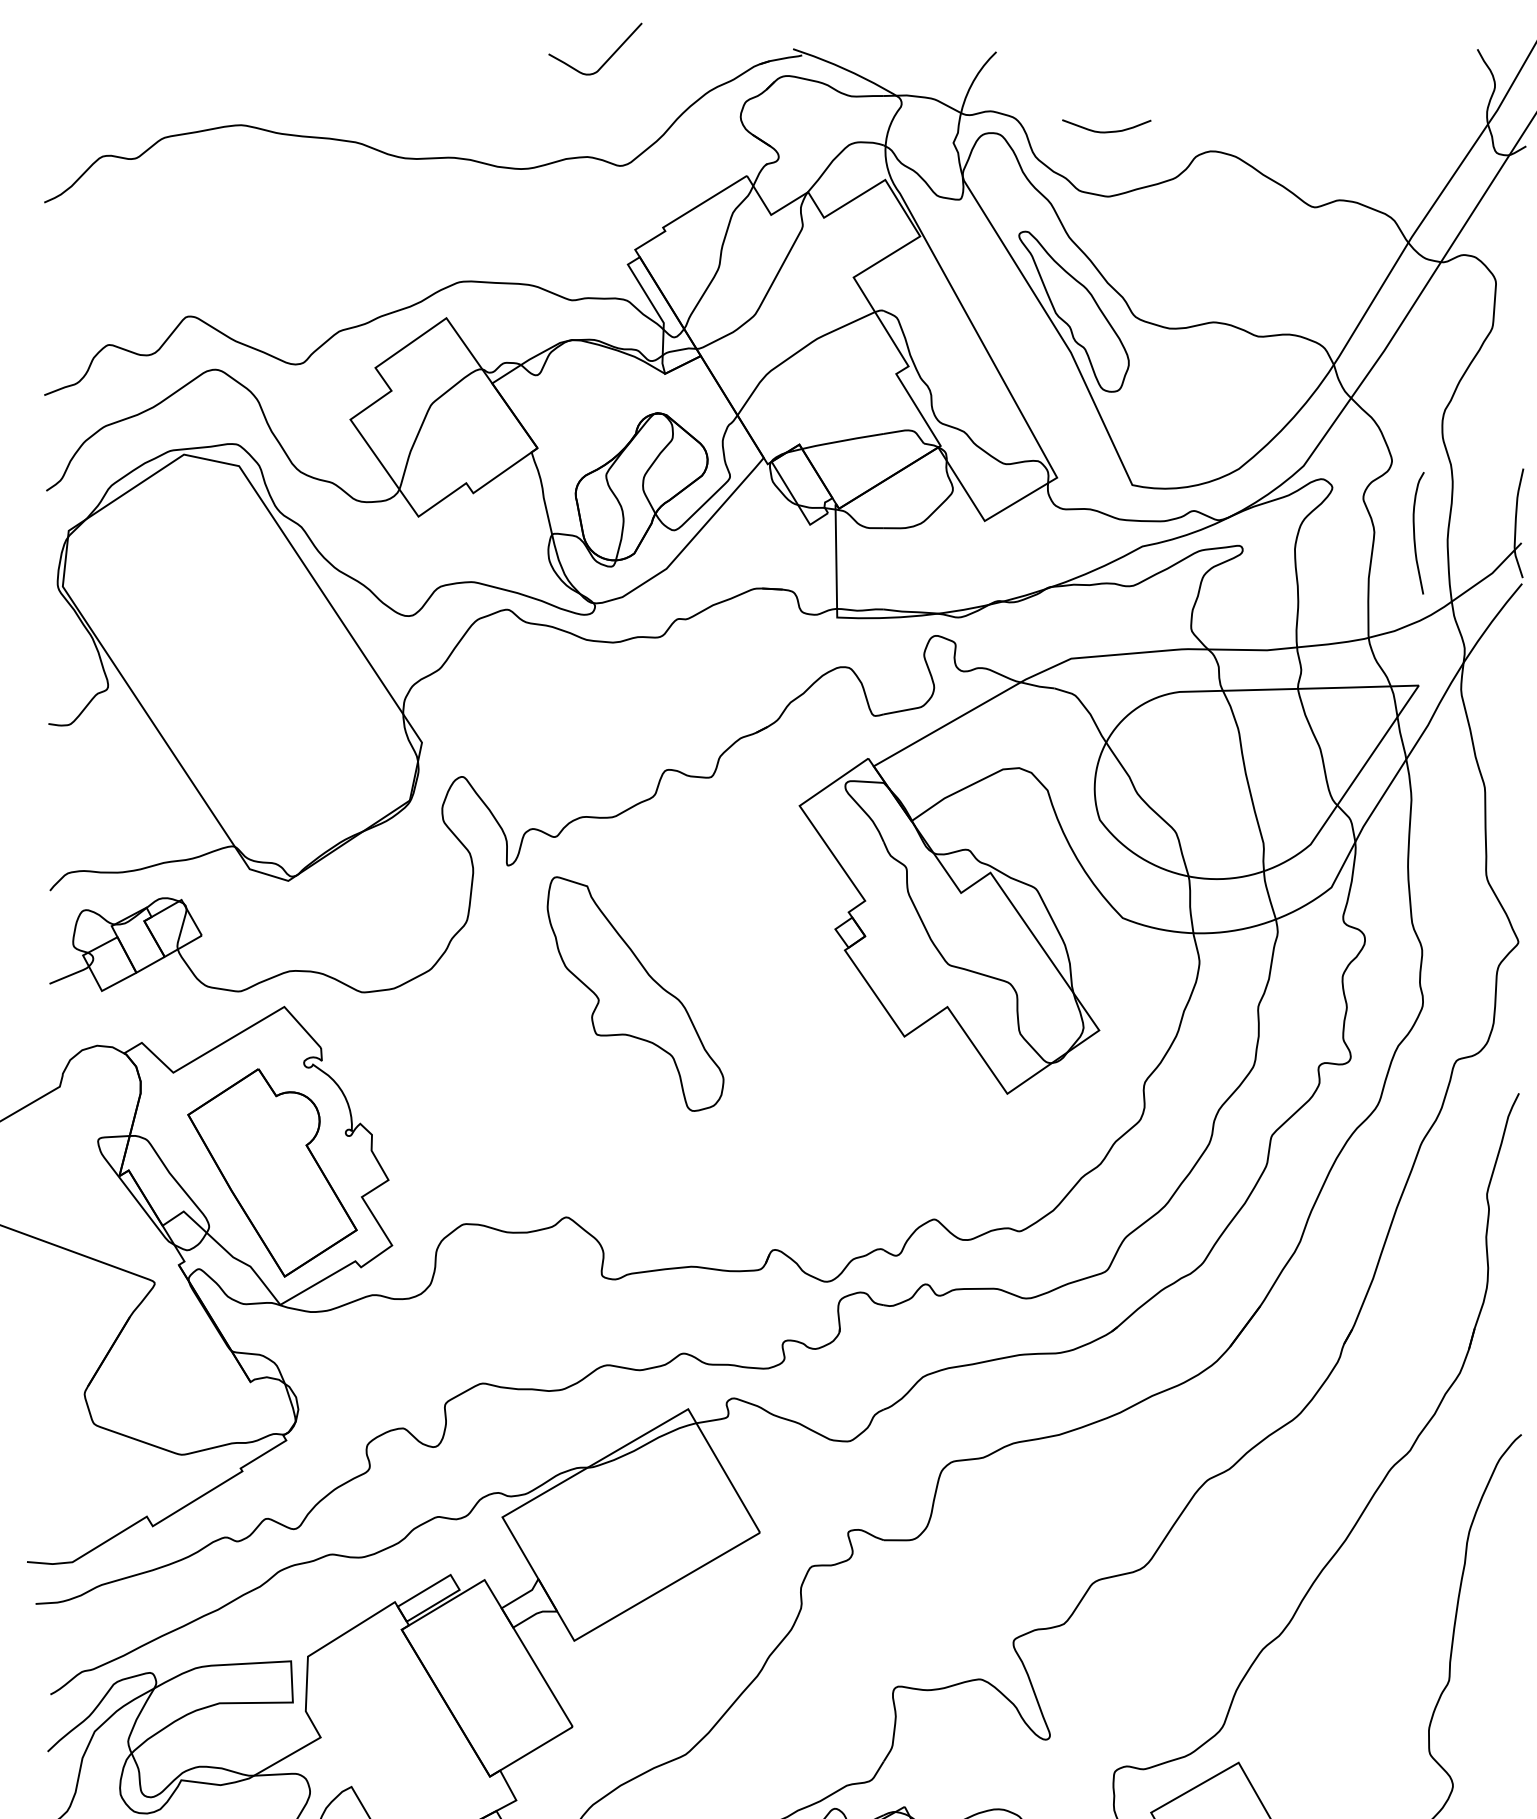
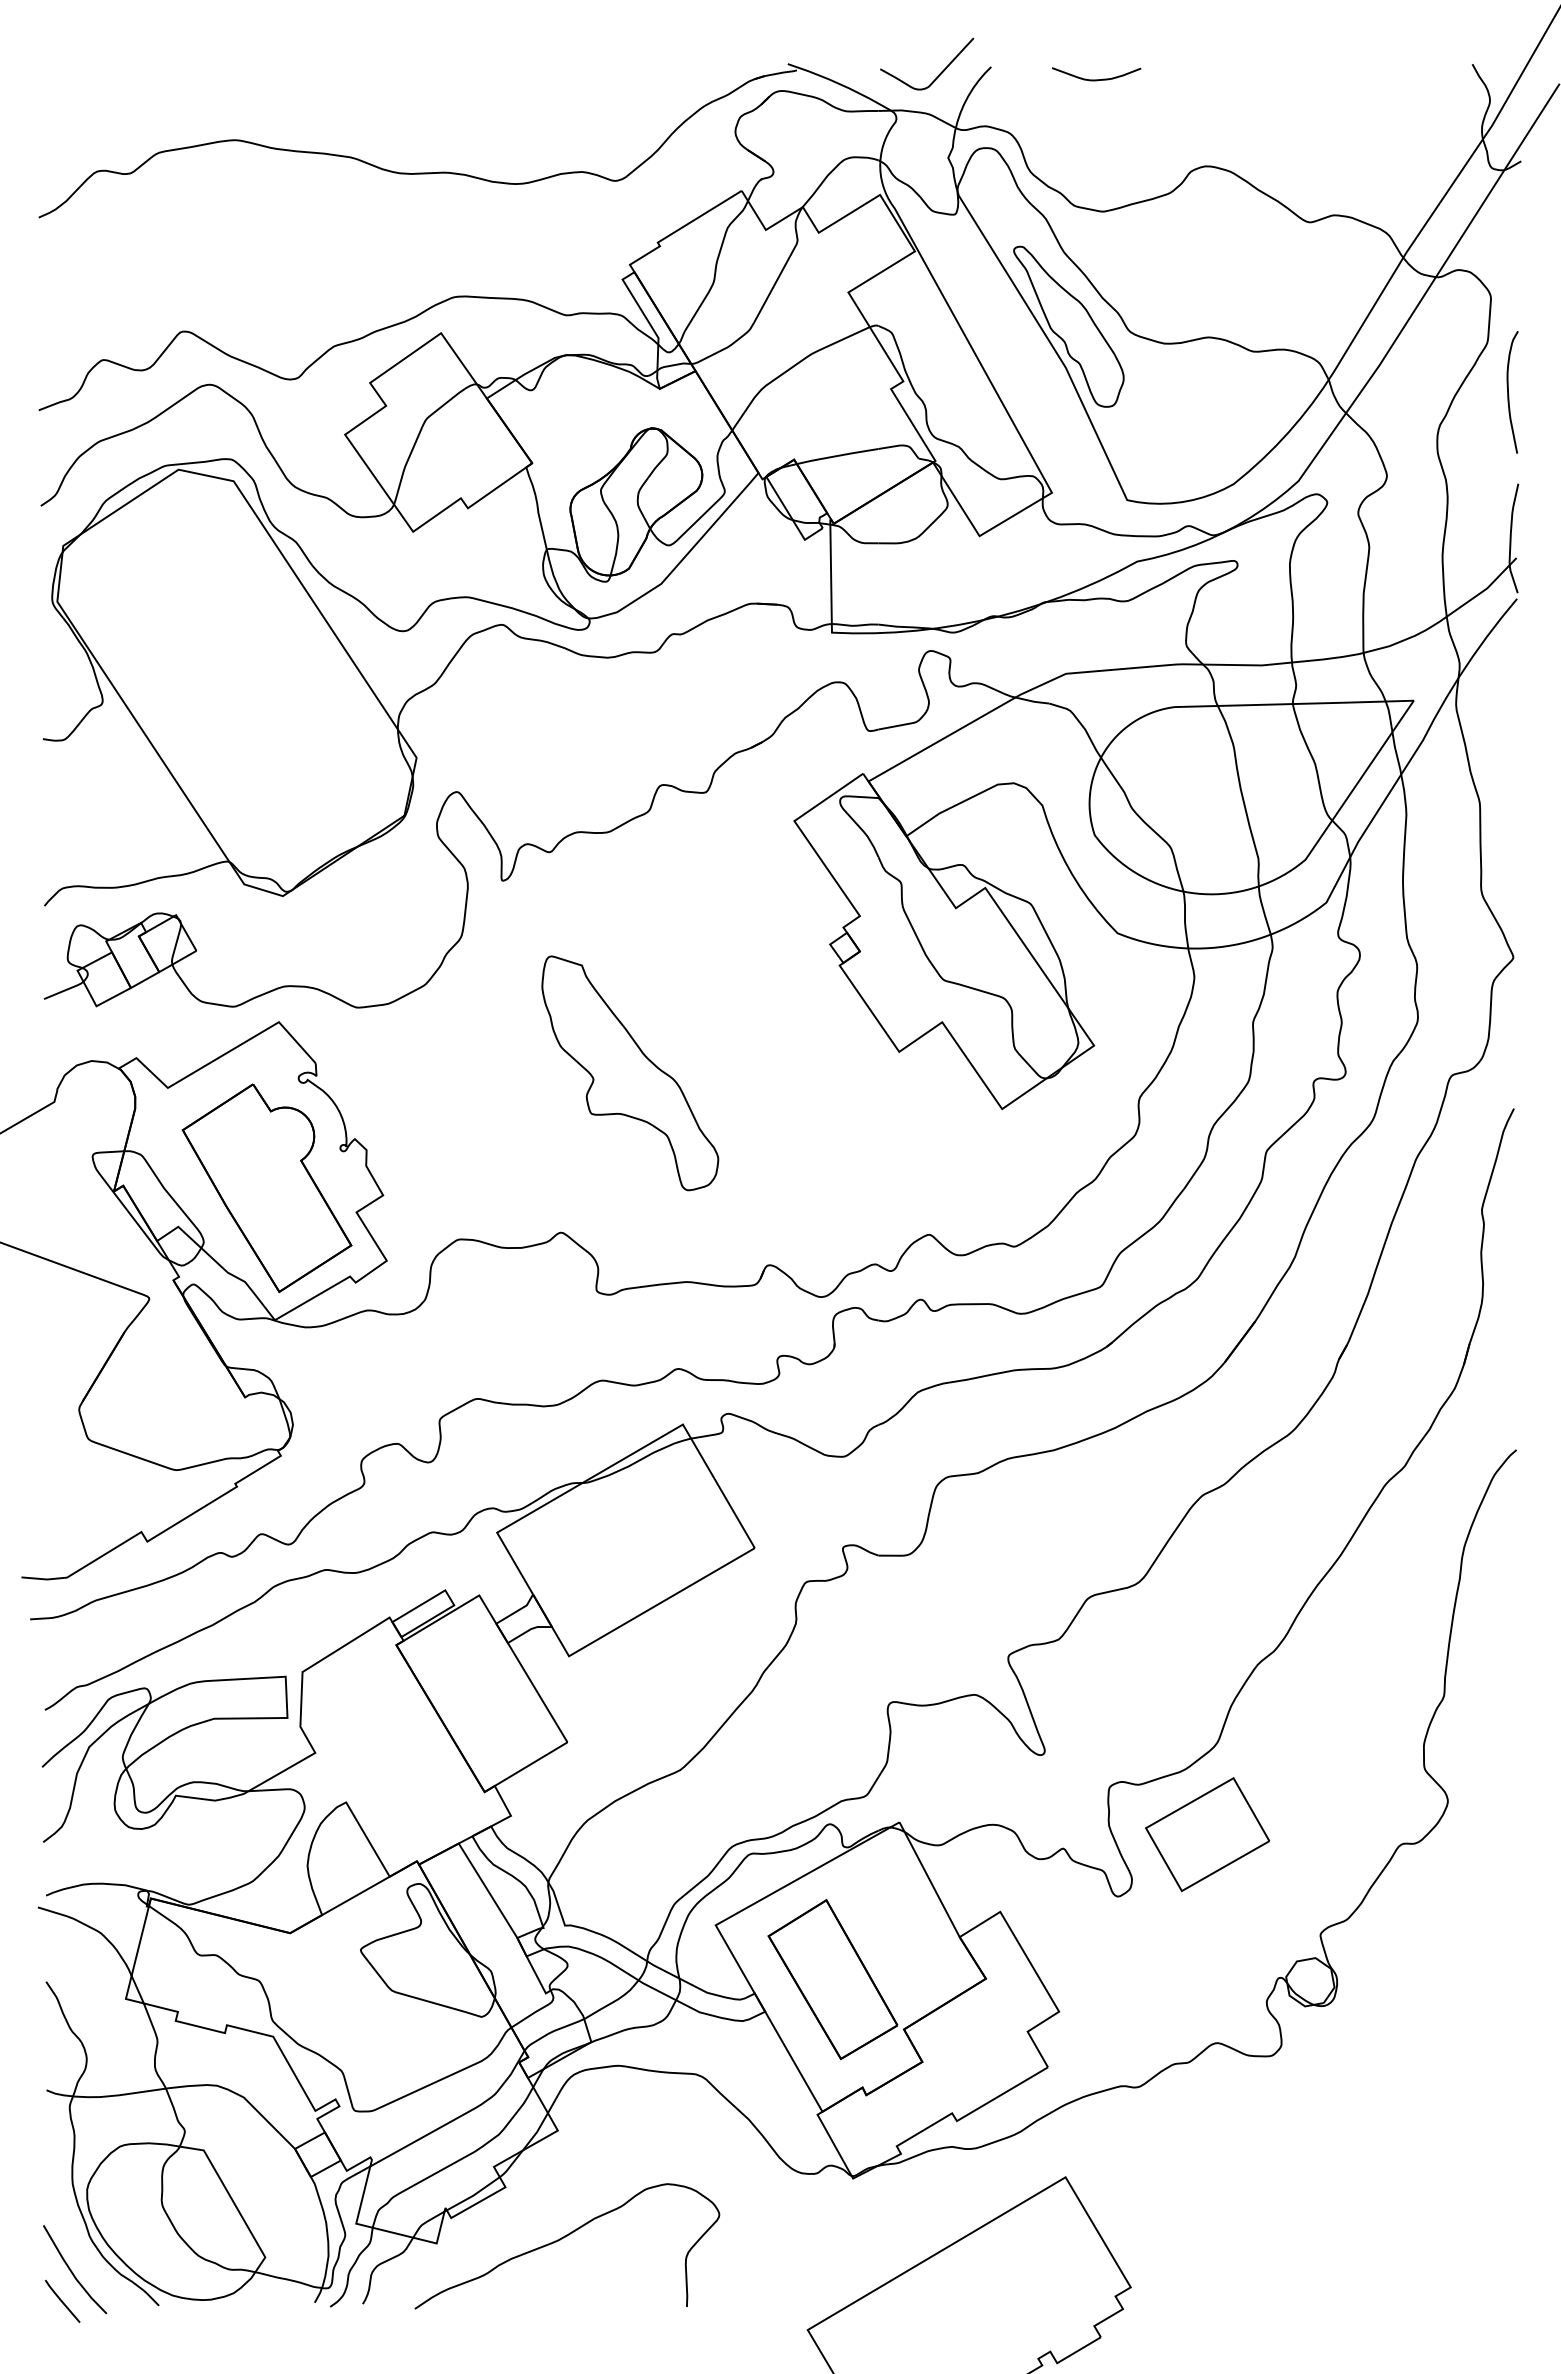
curve: (606, 59) -> (938, 74), moved
curve: (1106, 131) -> (1096, 79), moved
curve: (1414, 533) -> (1508, 392), moved
part: (635, 994) -> (630, 1073), moved

